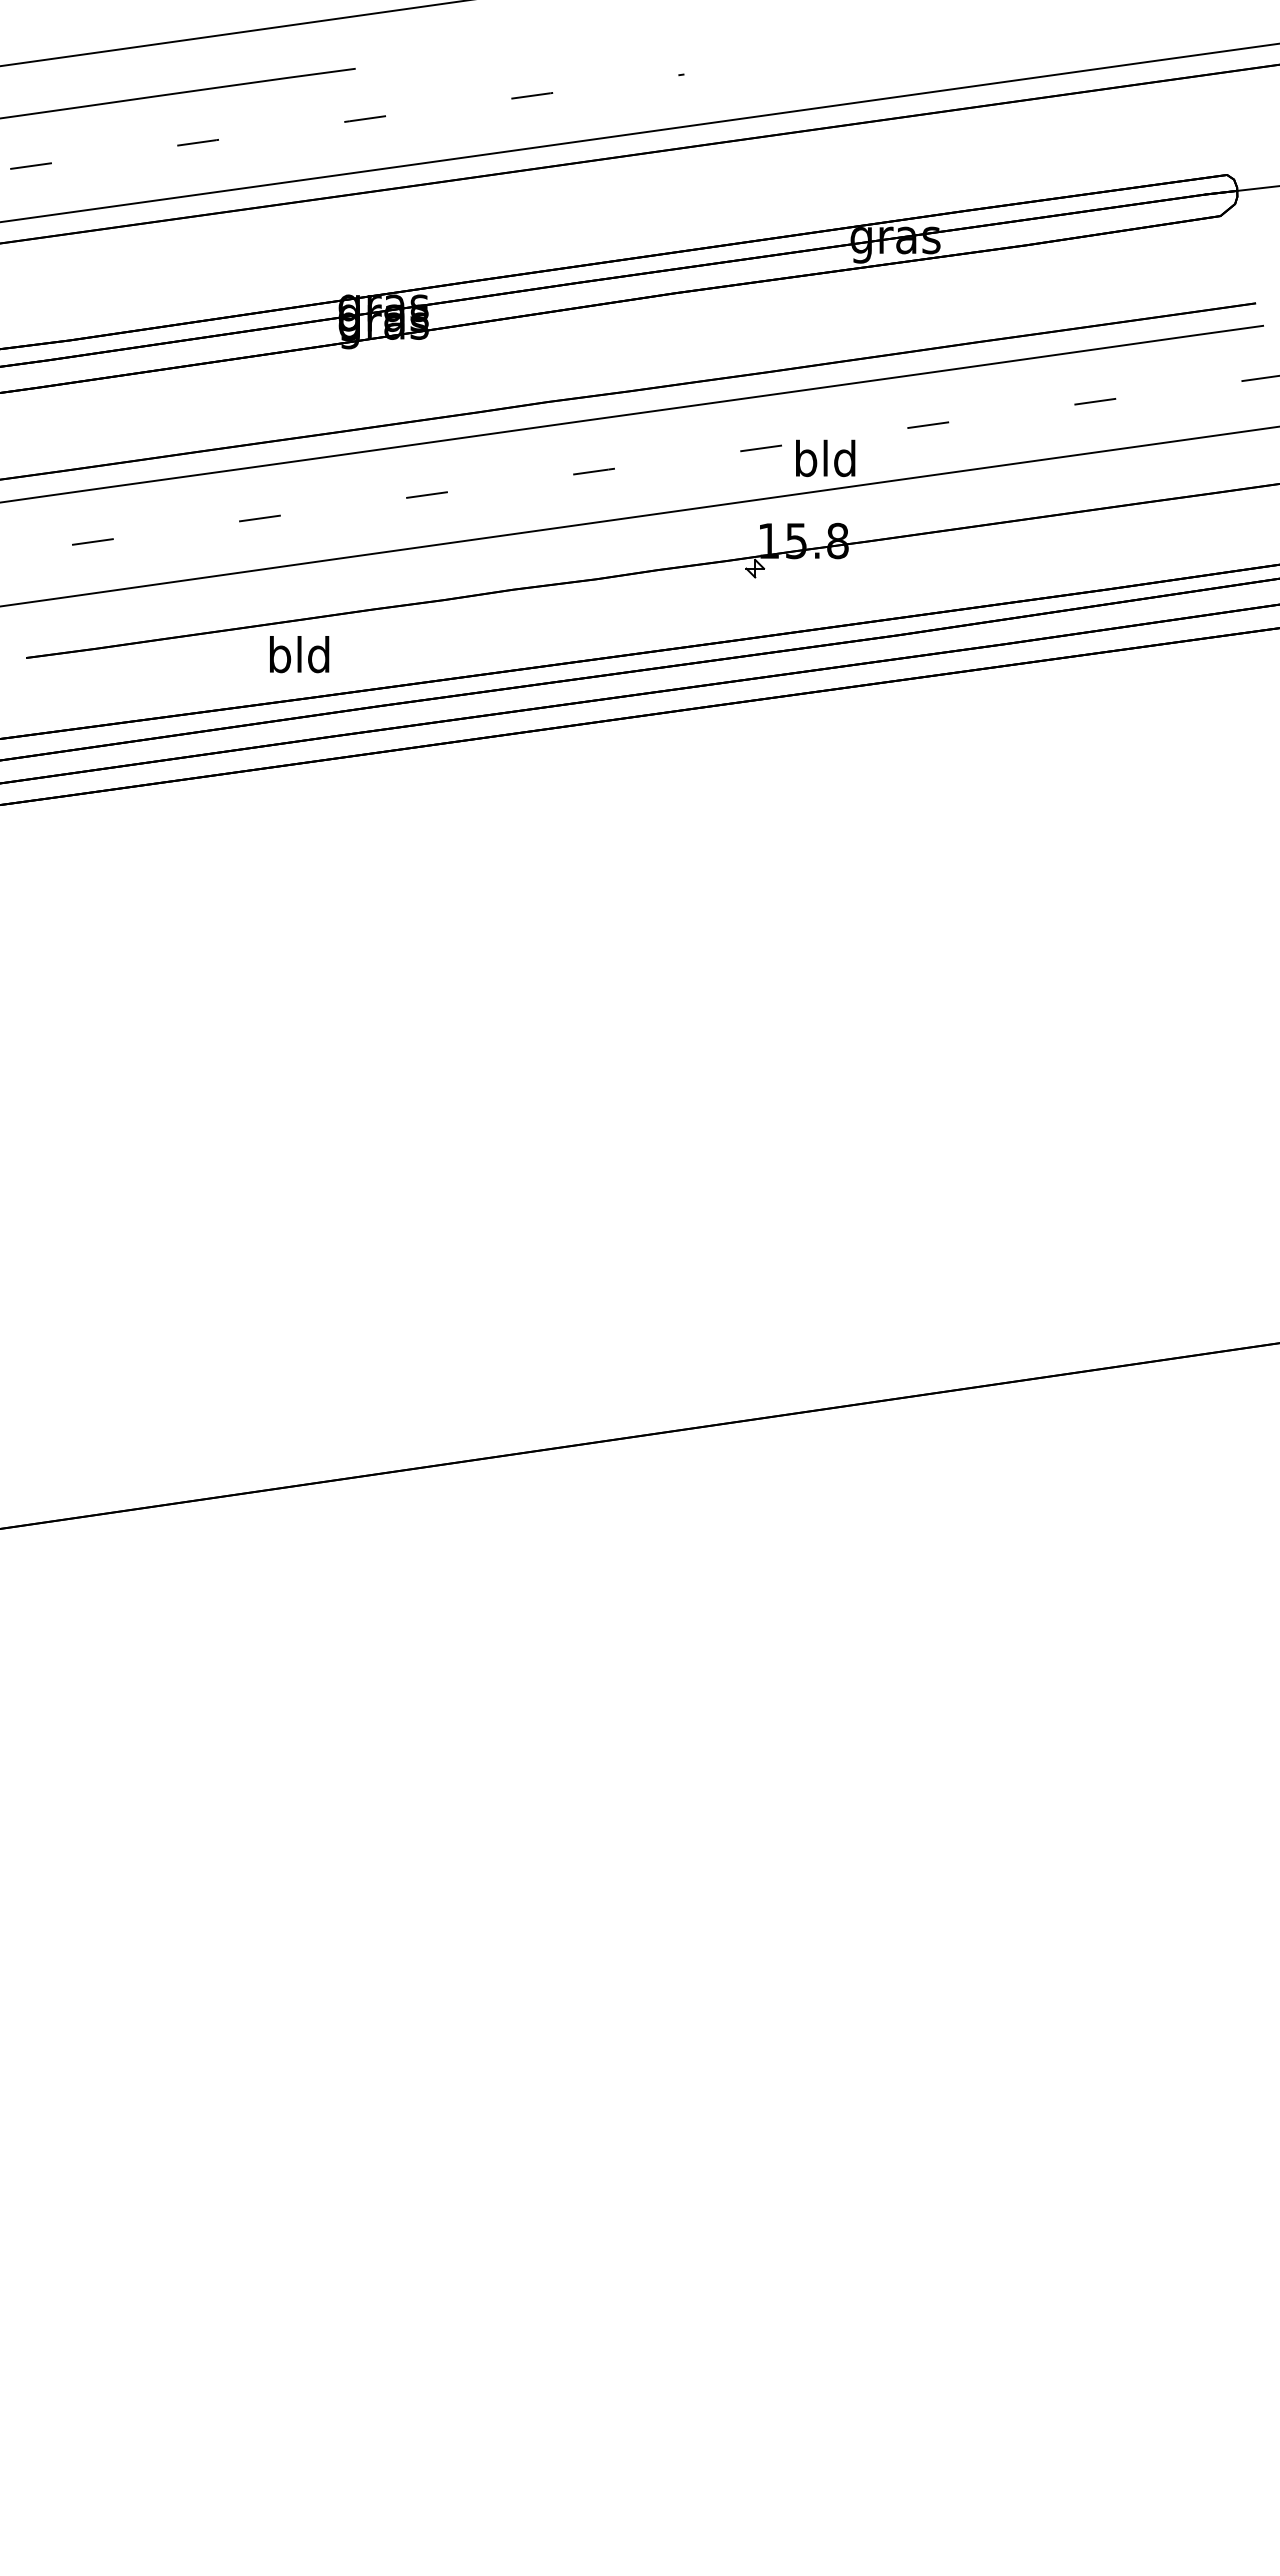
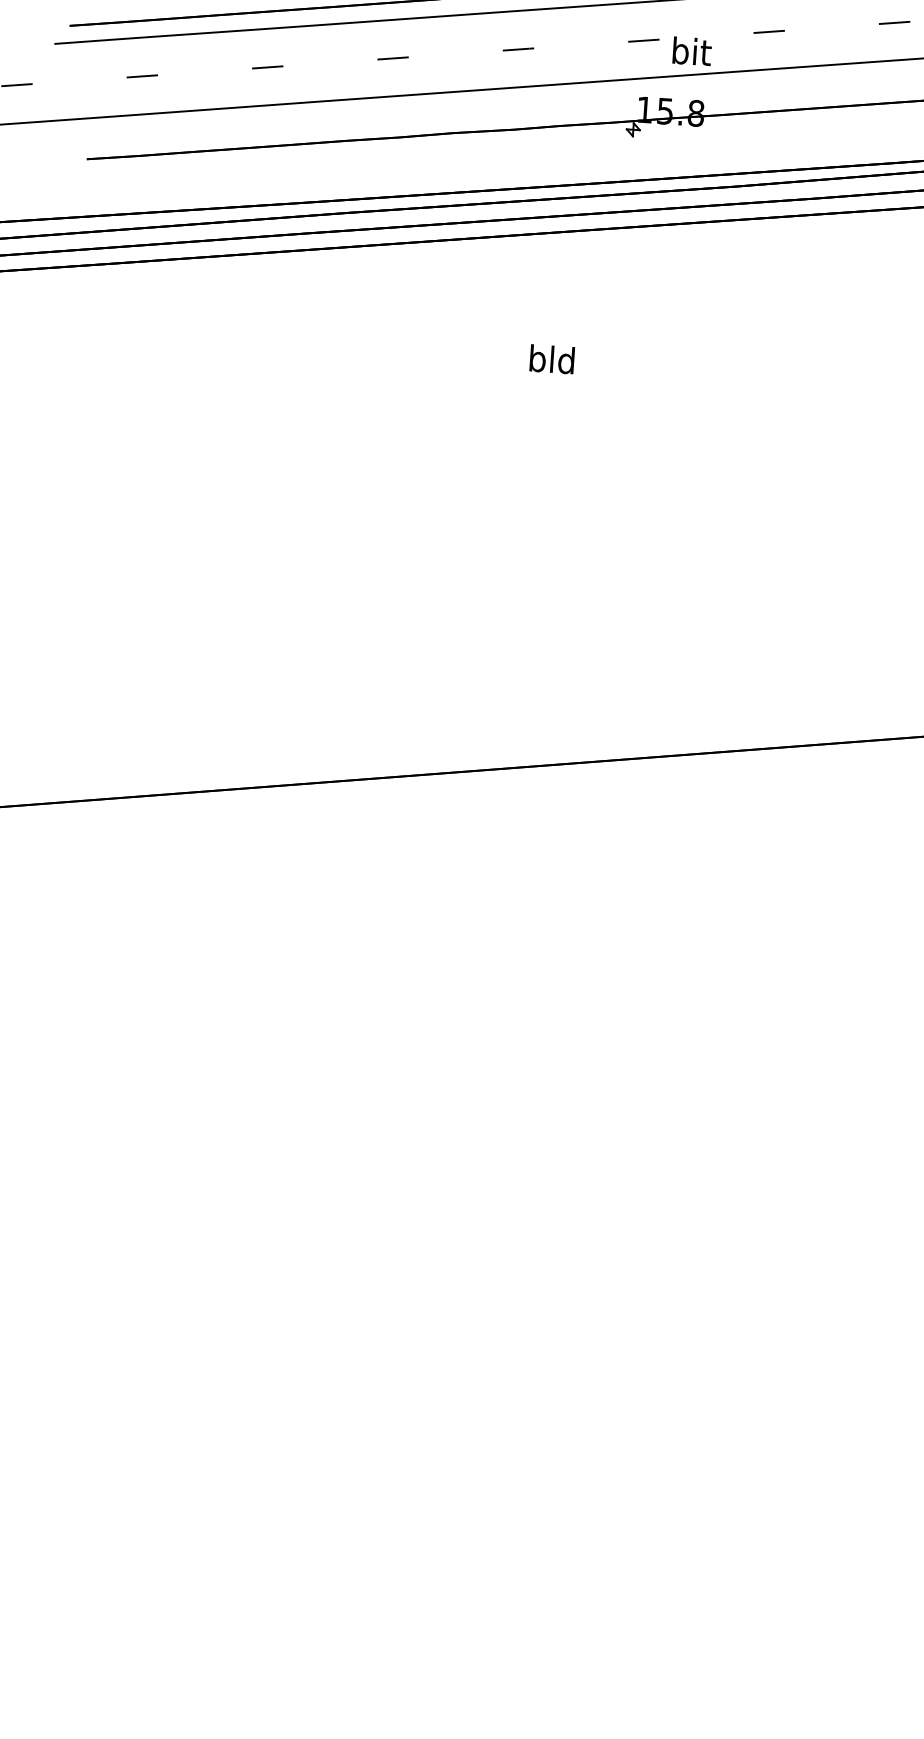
text: (825, 458) -> (691, 51), bld -> bit
text: (299, 654) -> (552, 359), moved

